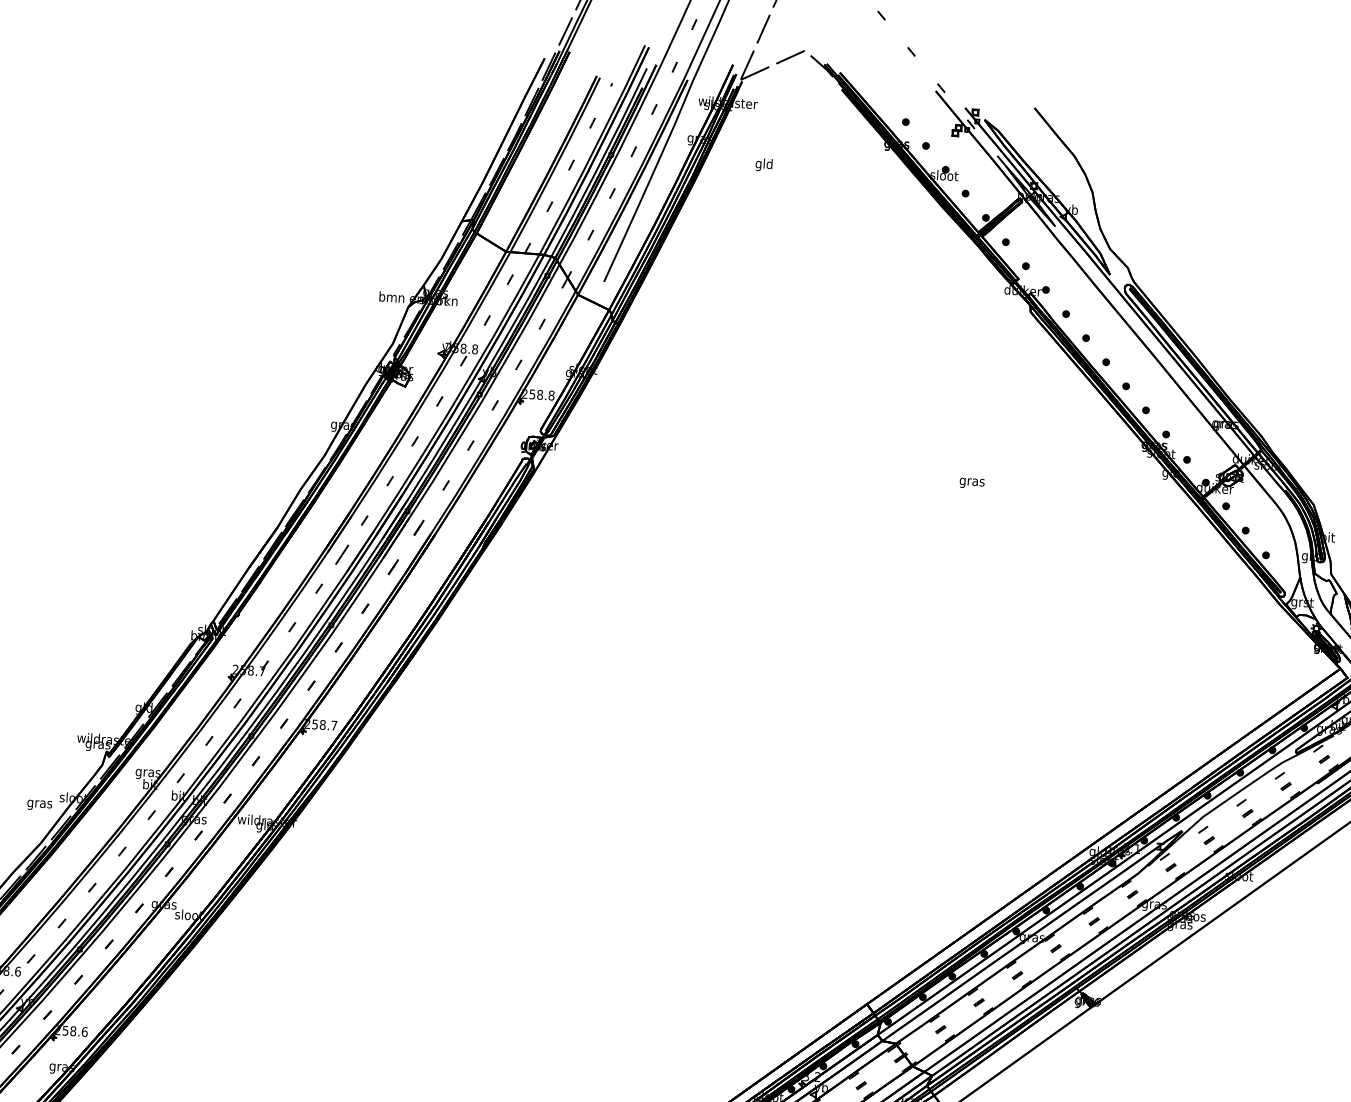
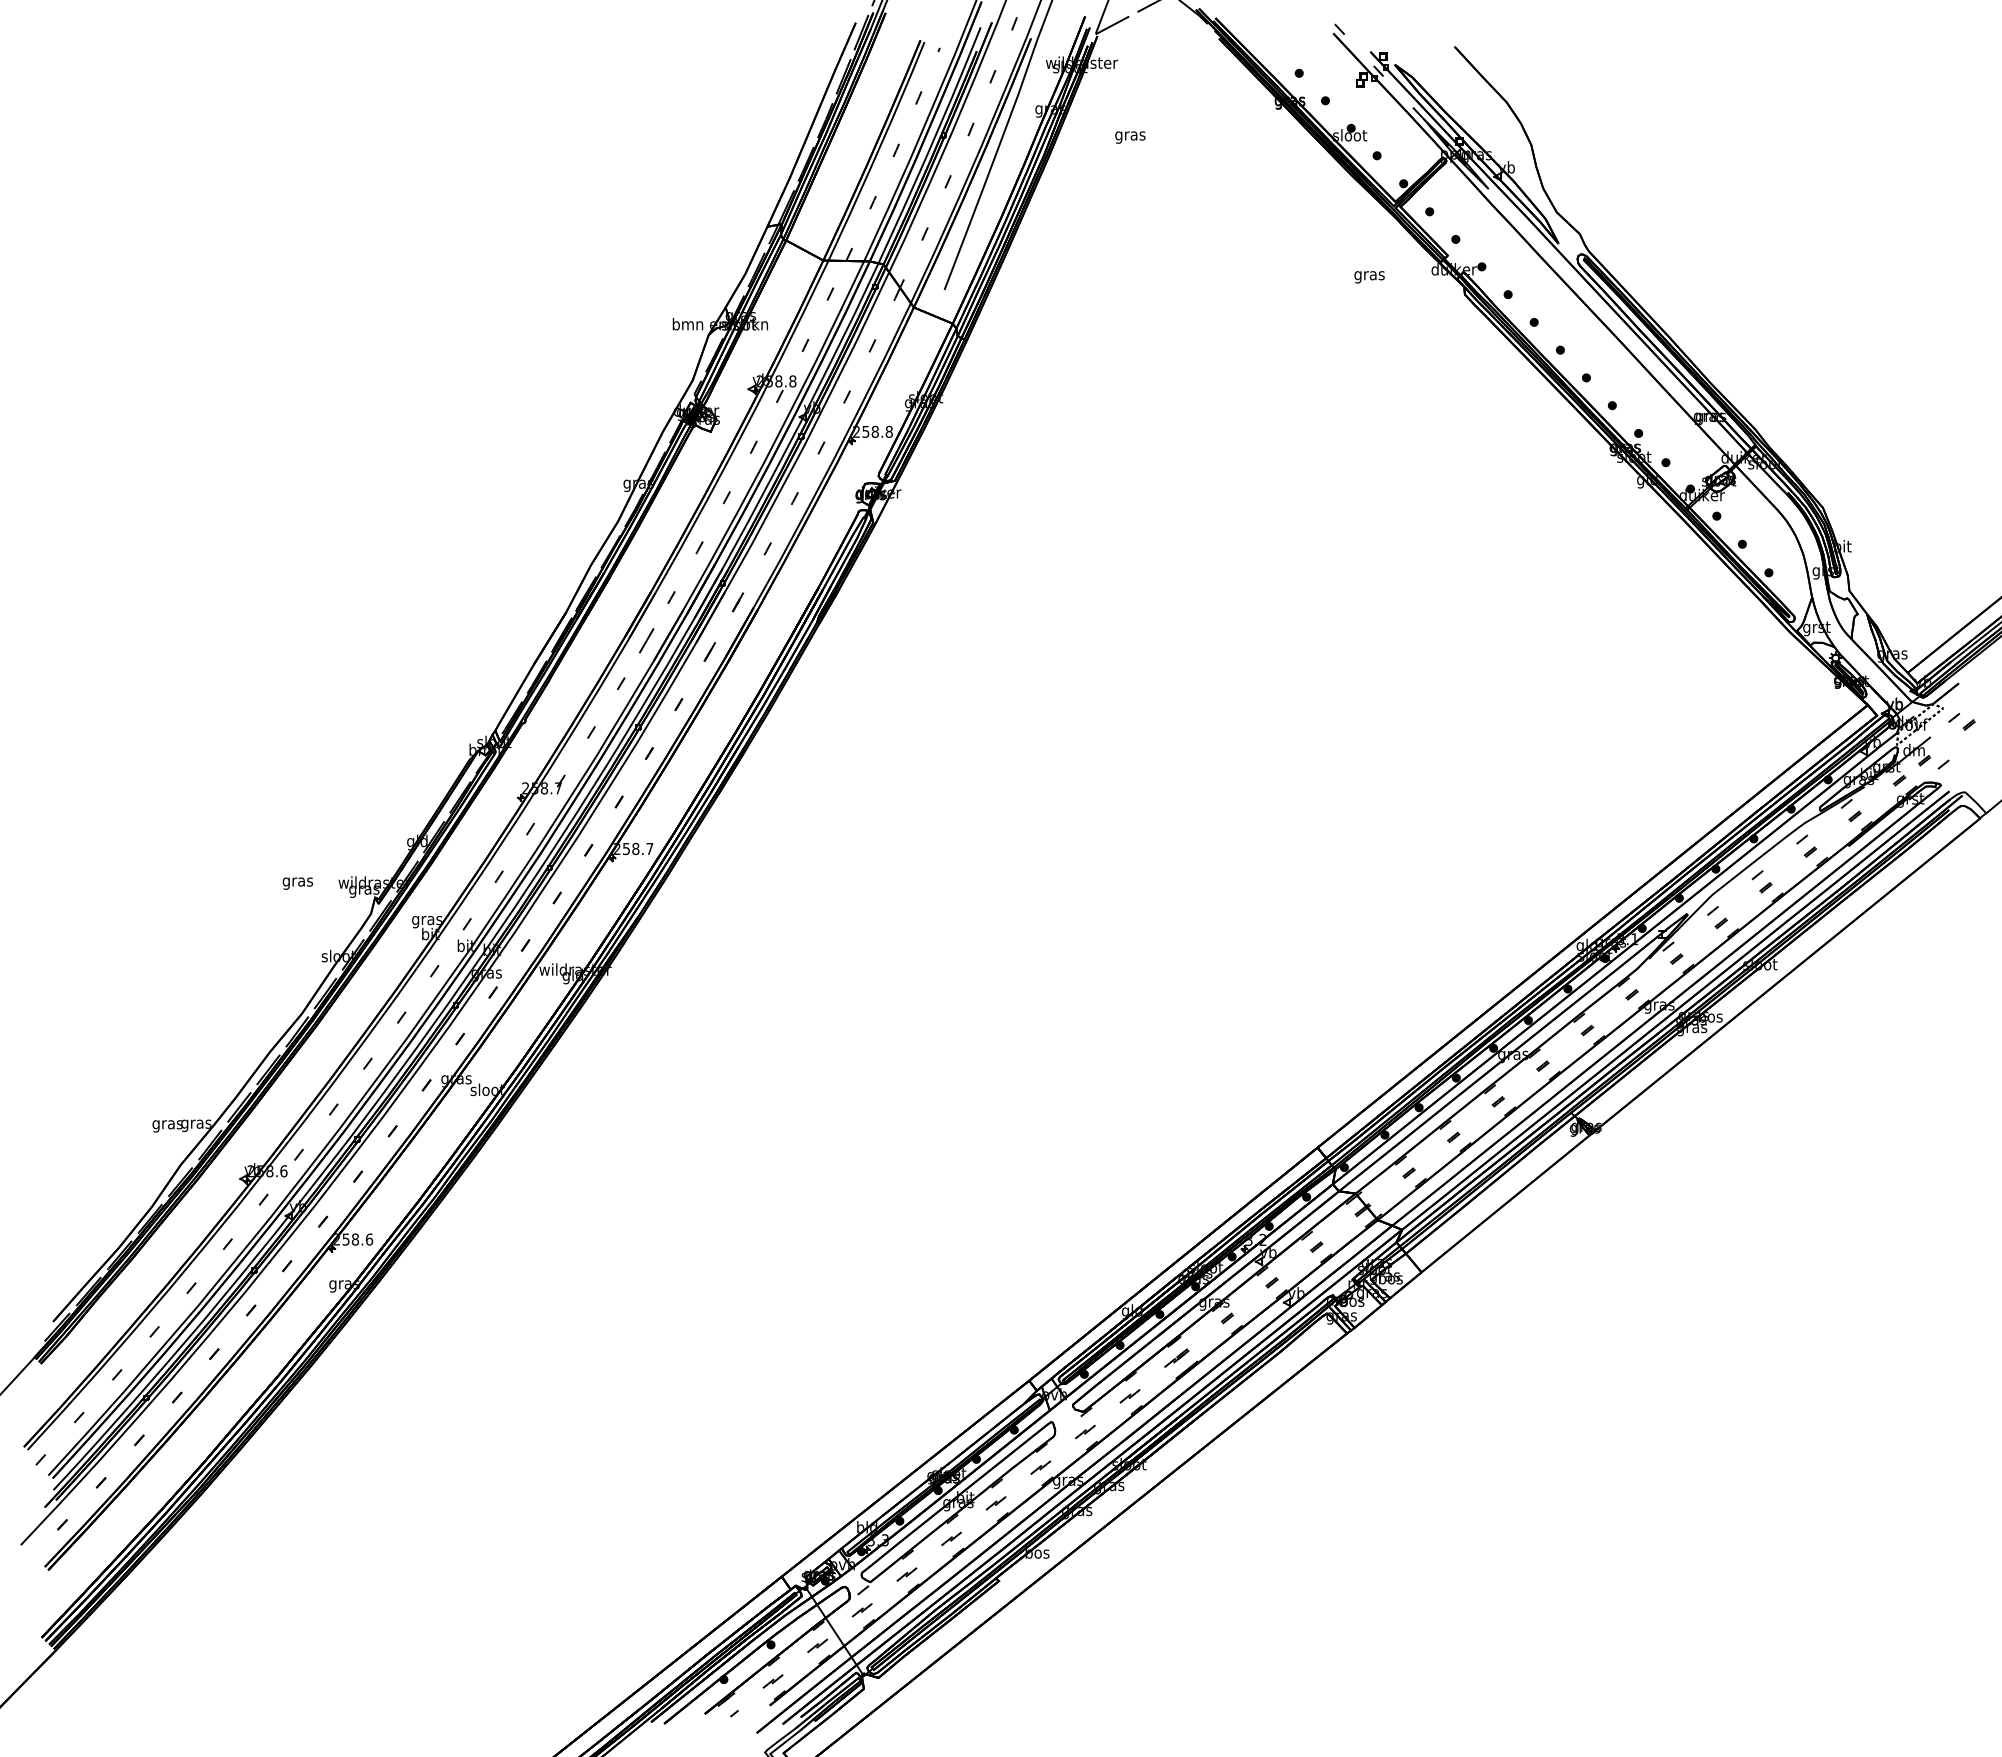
text: (764, 164) -> (1130, 135), gld -> gras
text: (972, 483) -> (1369, 277), moved
text: (39, 805) -> (297, 883), moved

